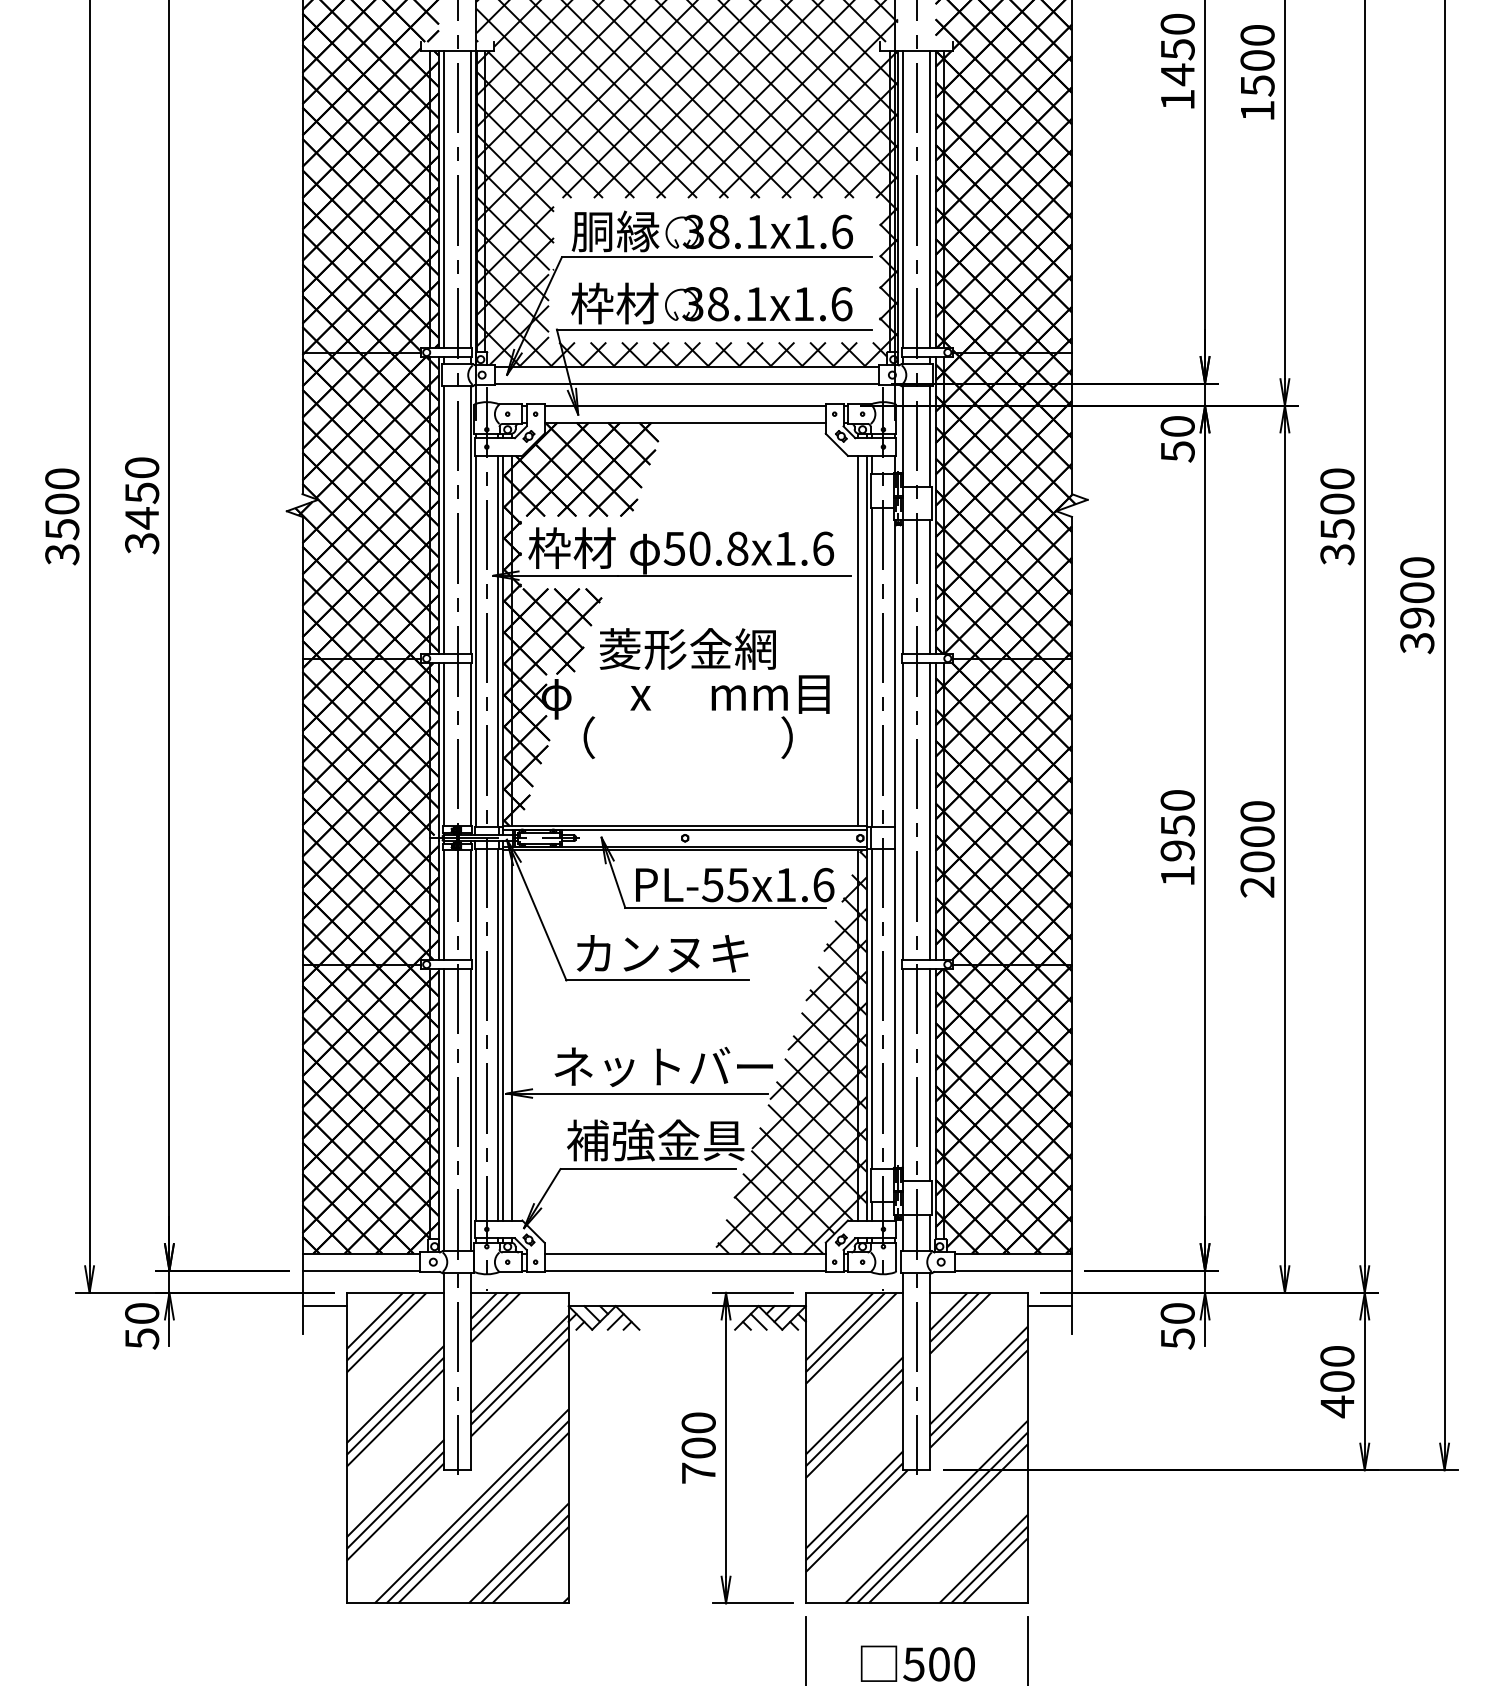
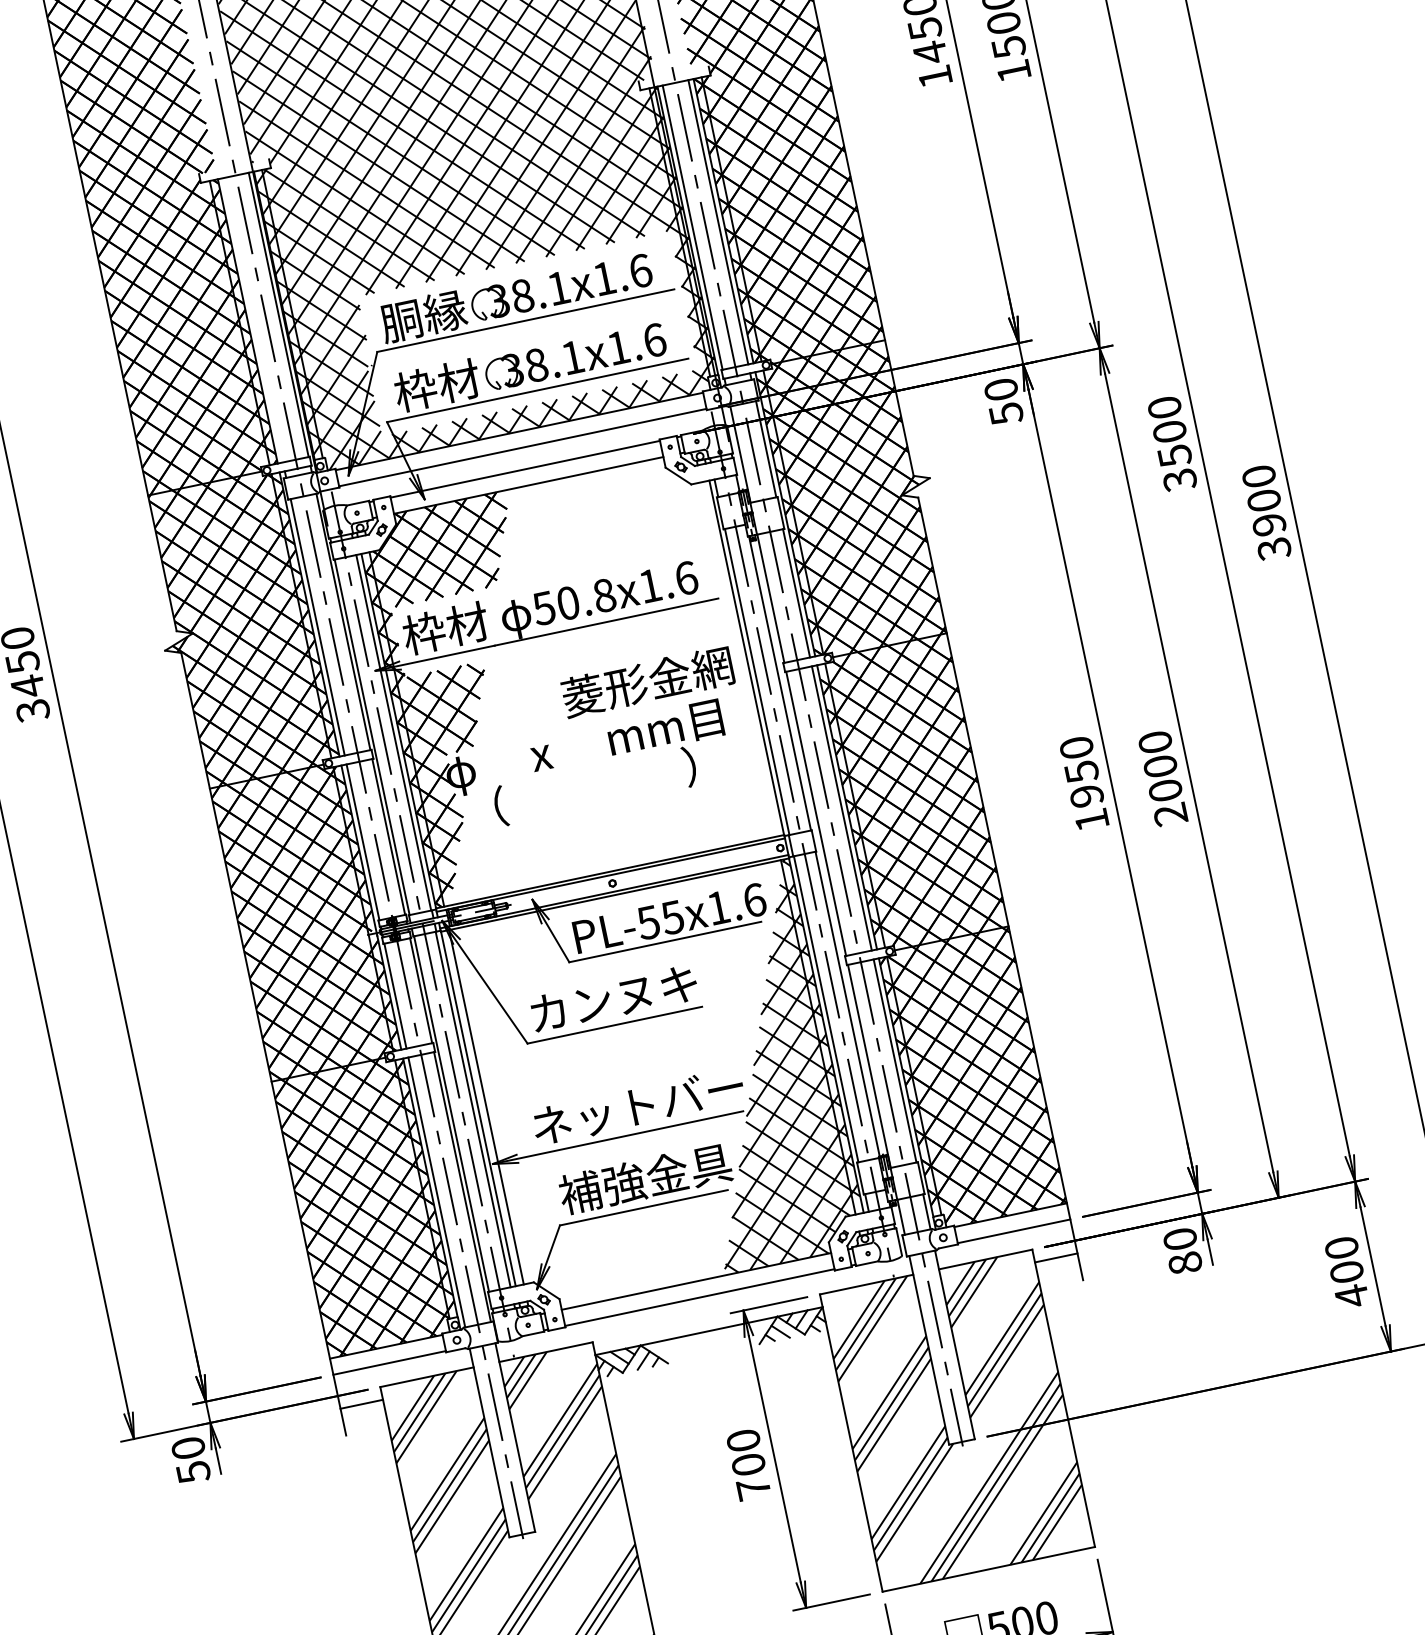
line: (444, 199) -> (253, 320), removed
line: (858, 640) -> (738, 659), removed
text: (687, 648) -> (647, 681), moved
text: (1177, 1338) -> (1185, 1263), 50 -> 80

